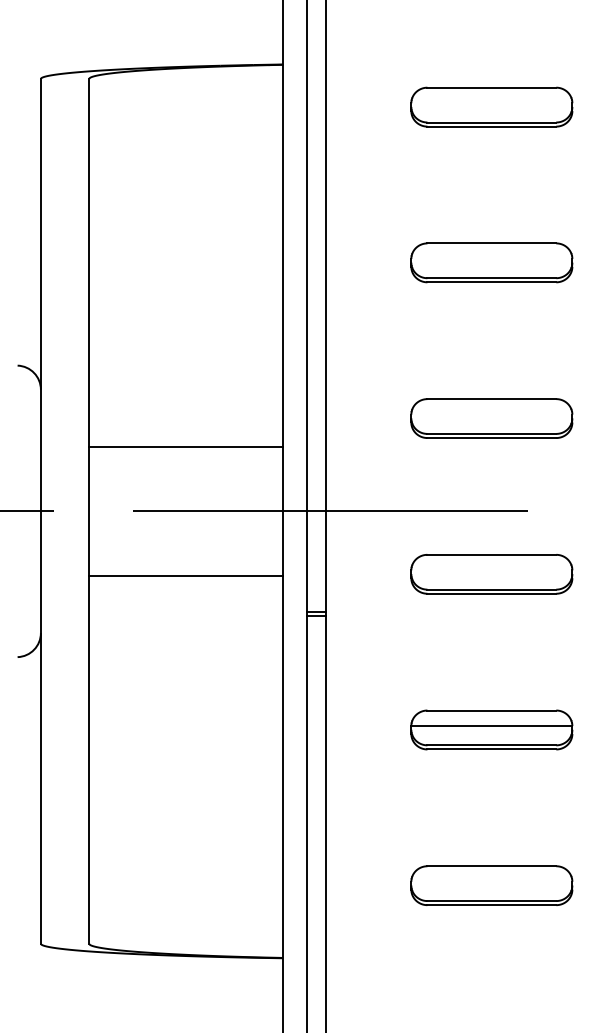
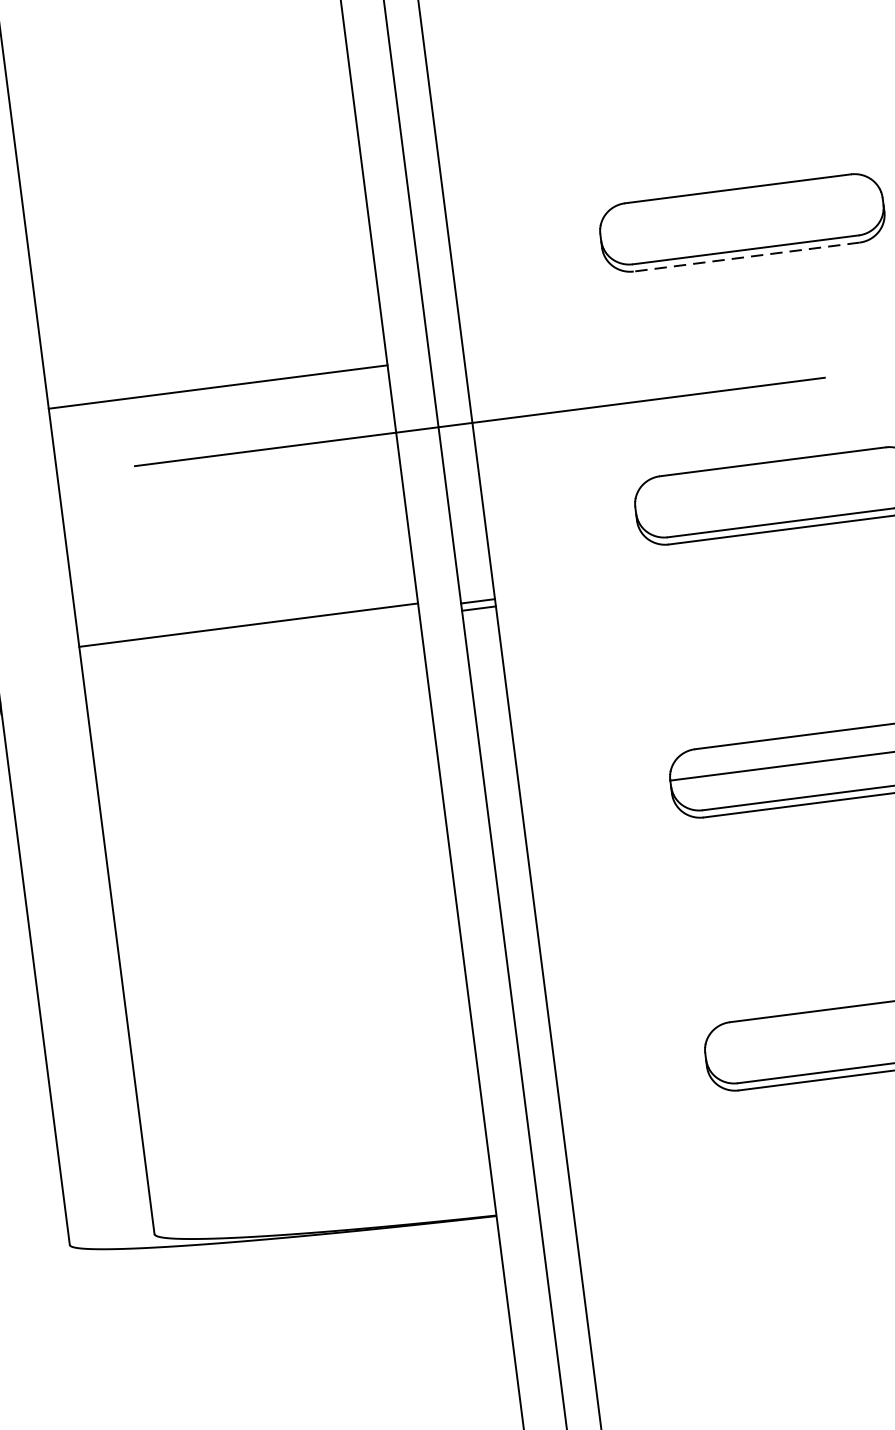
line: (491, 438) -> (746, 257), solid -> dashed
line: (185, 446) -> (217, 386), moved
line: (185, 575) -> (247, 624), moved

